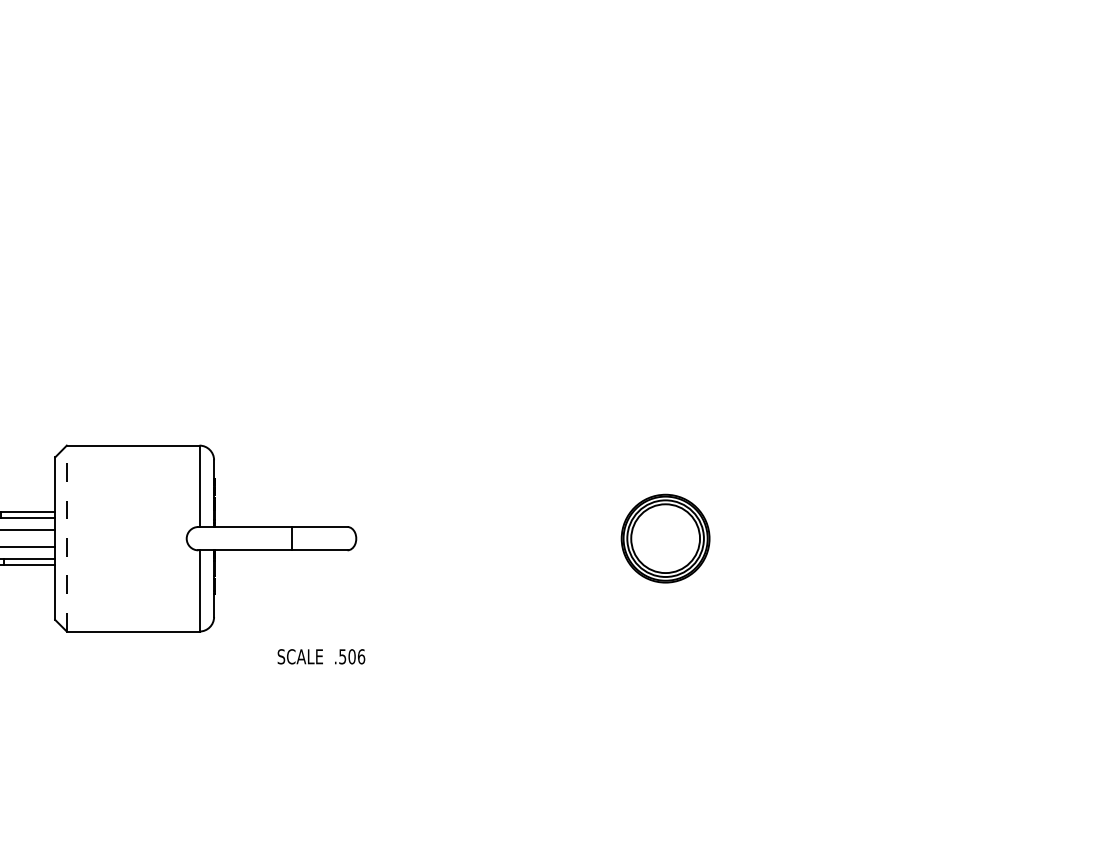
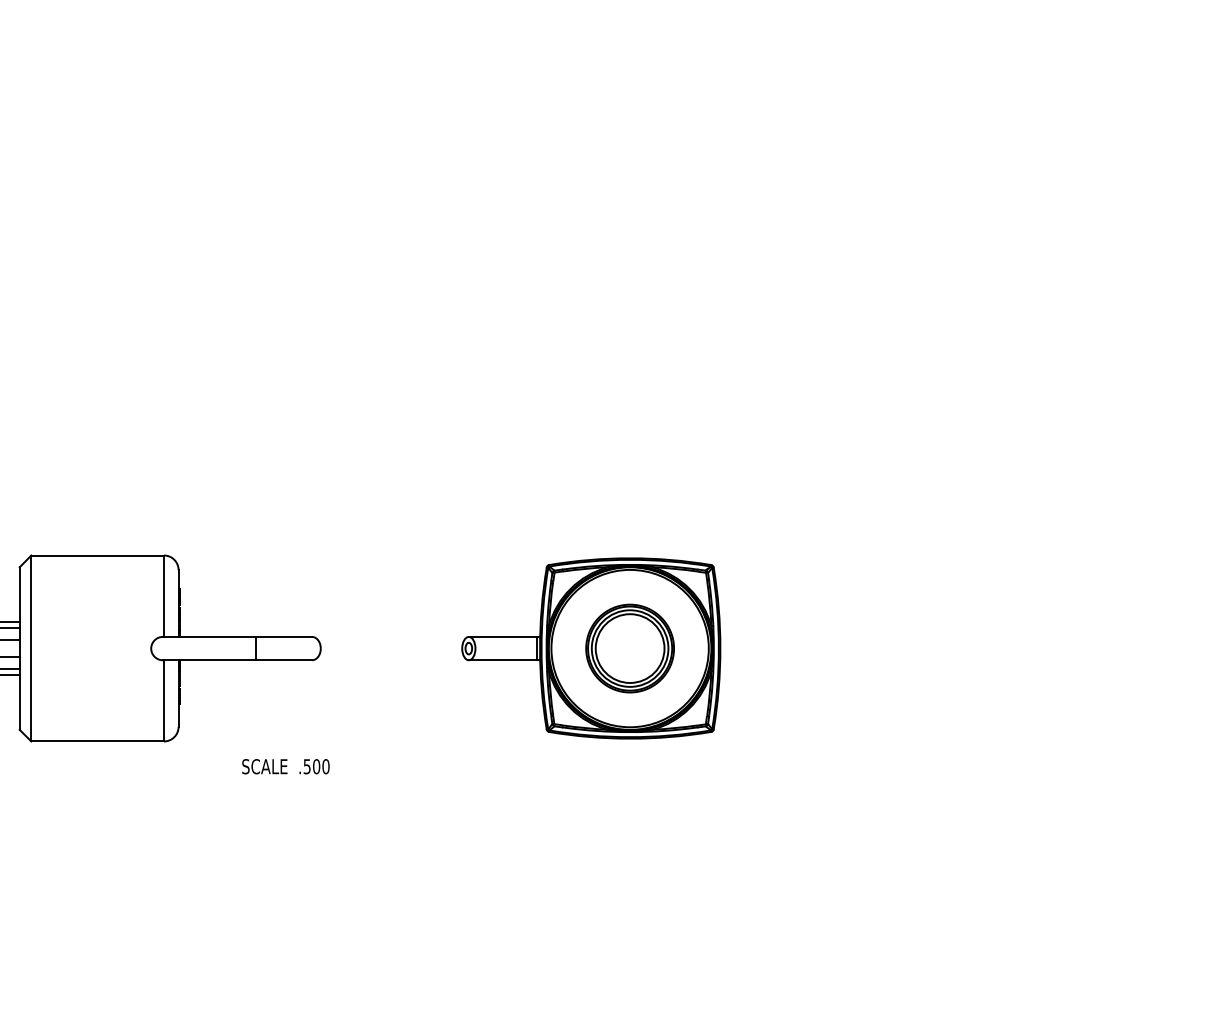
line: (67, 538) -> (31, 648), dashed -> solid
part: (627, 538) -> (591, 648), added
text: (361, 656) -> (325, 766), .506 -> .500

